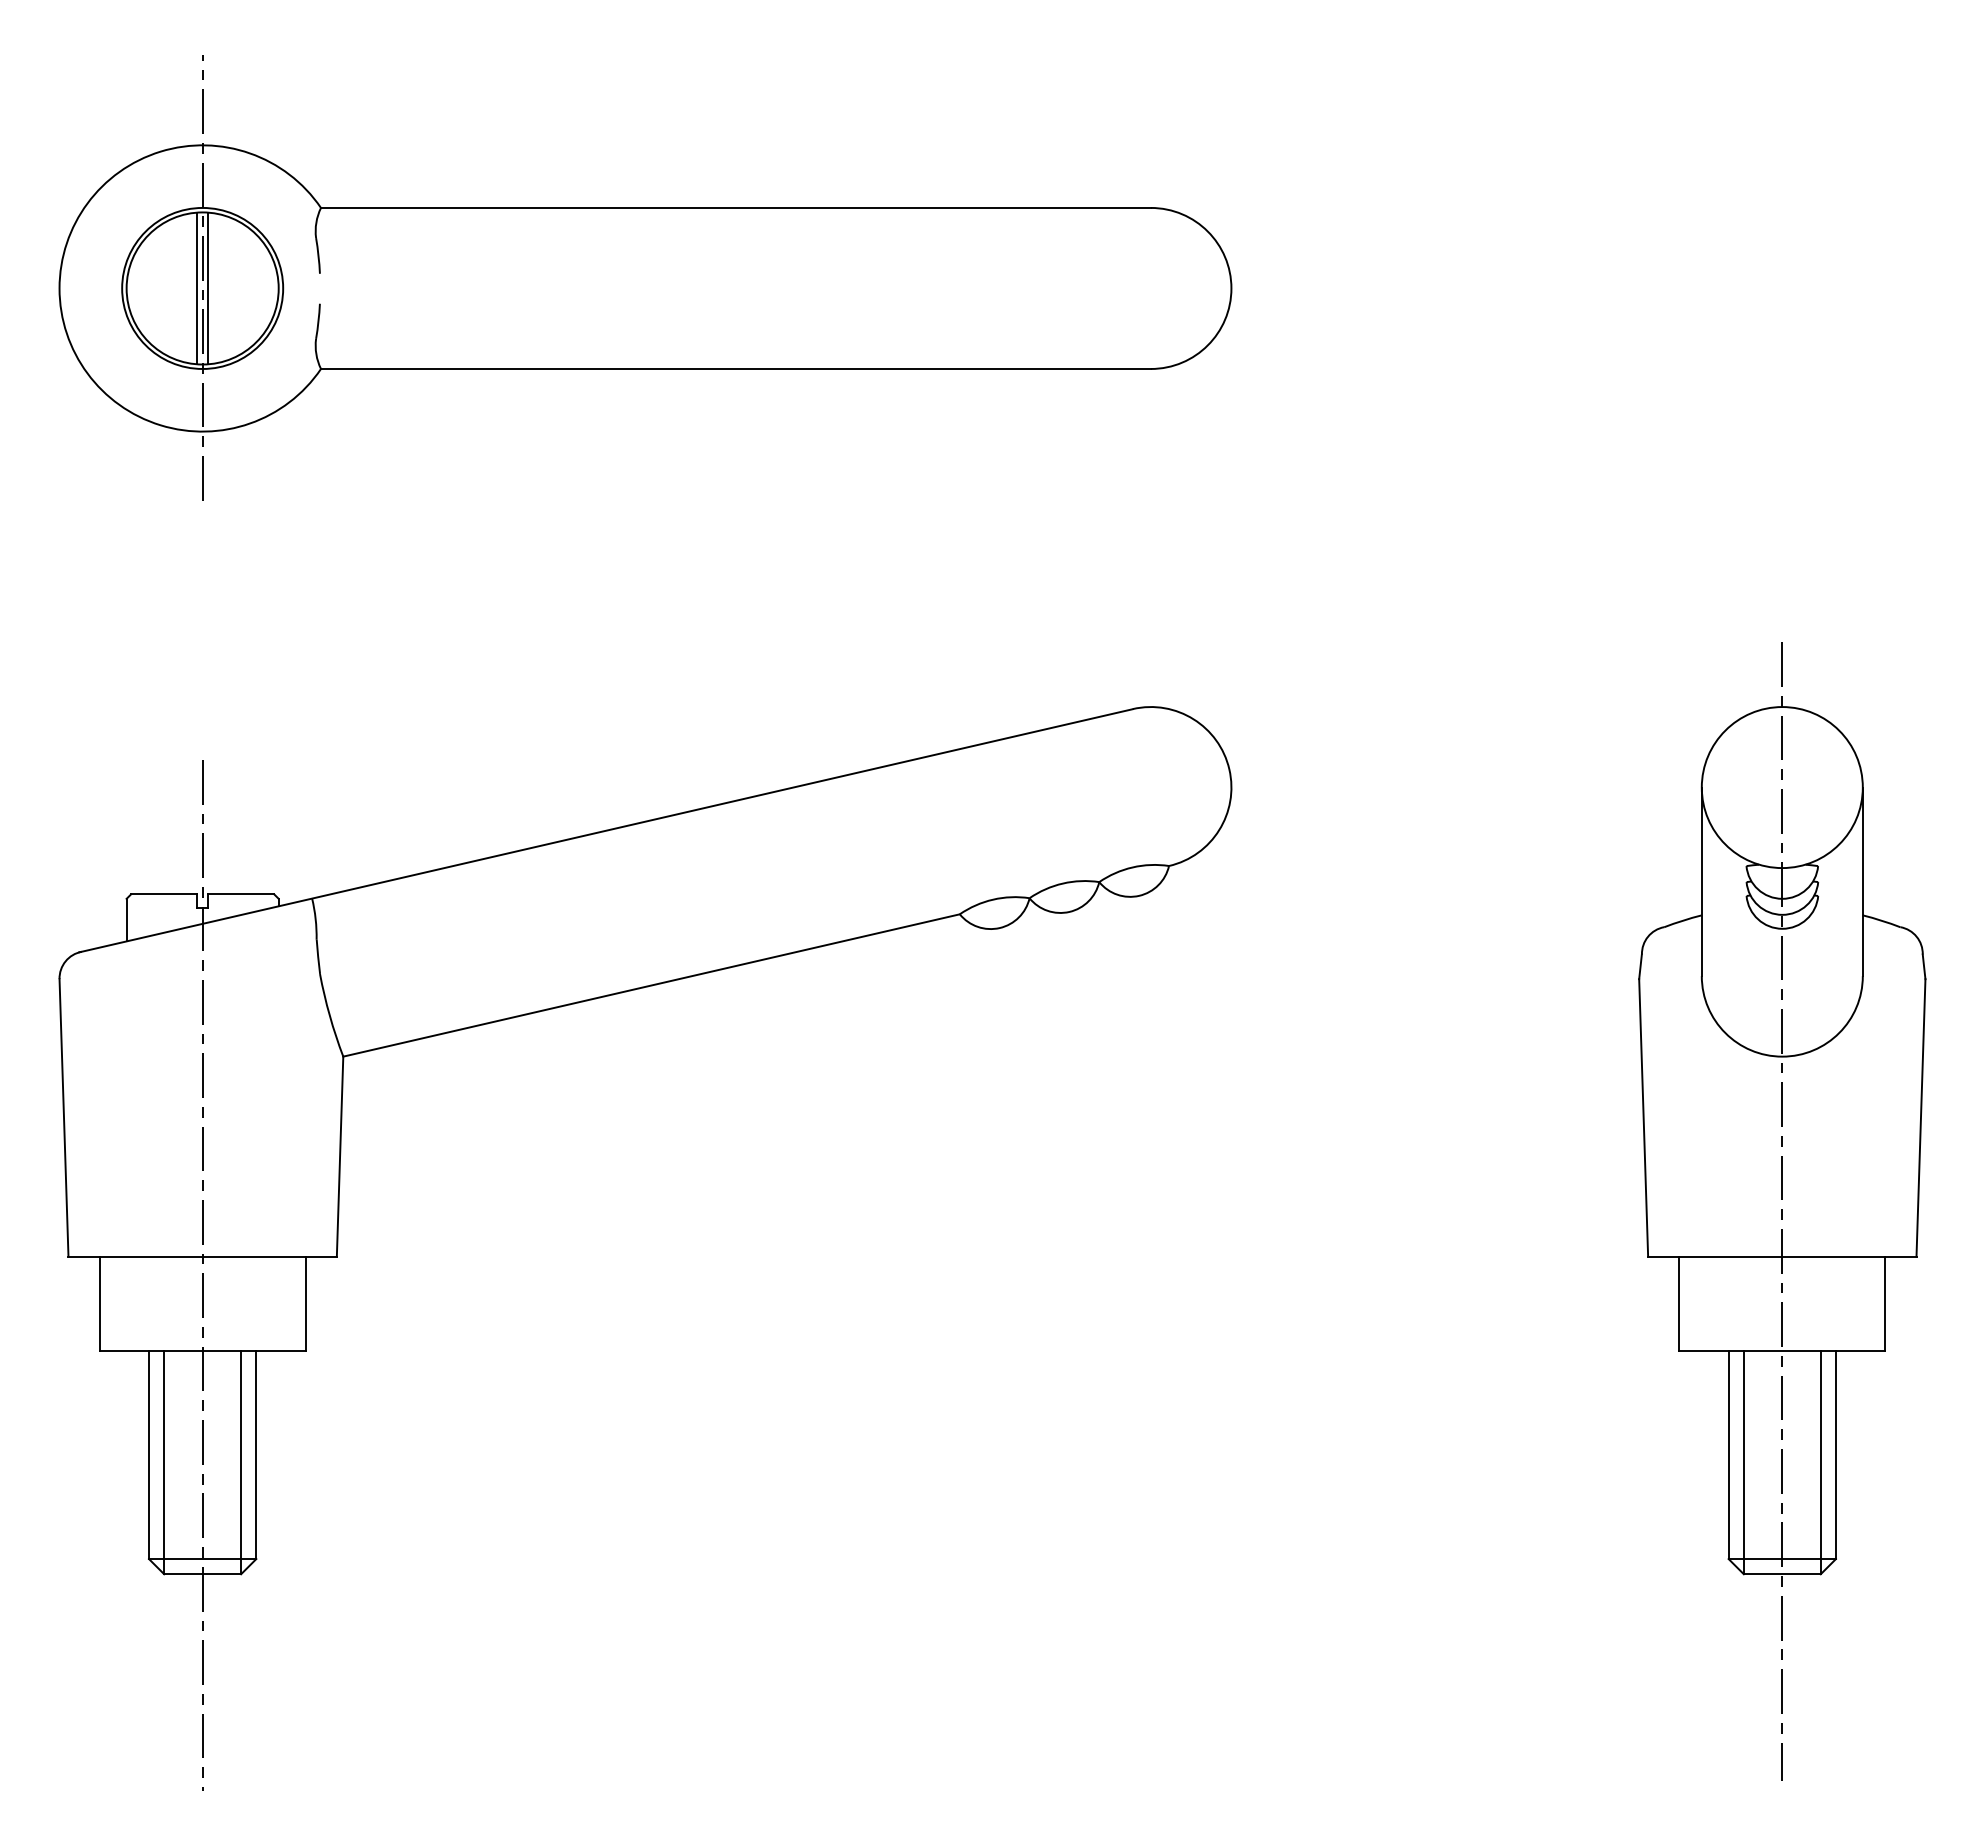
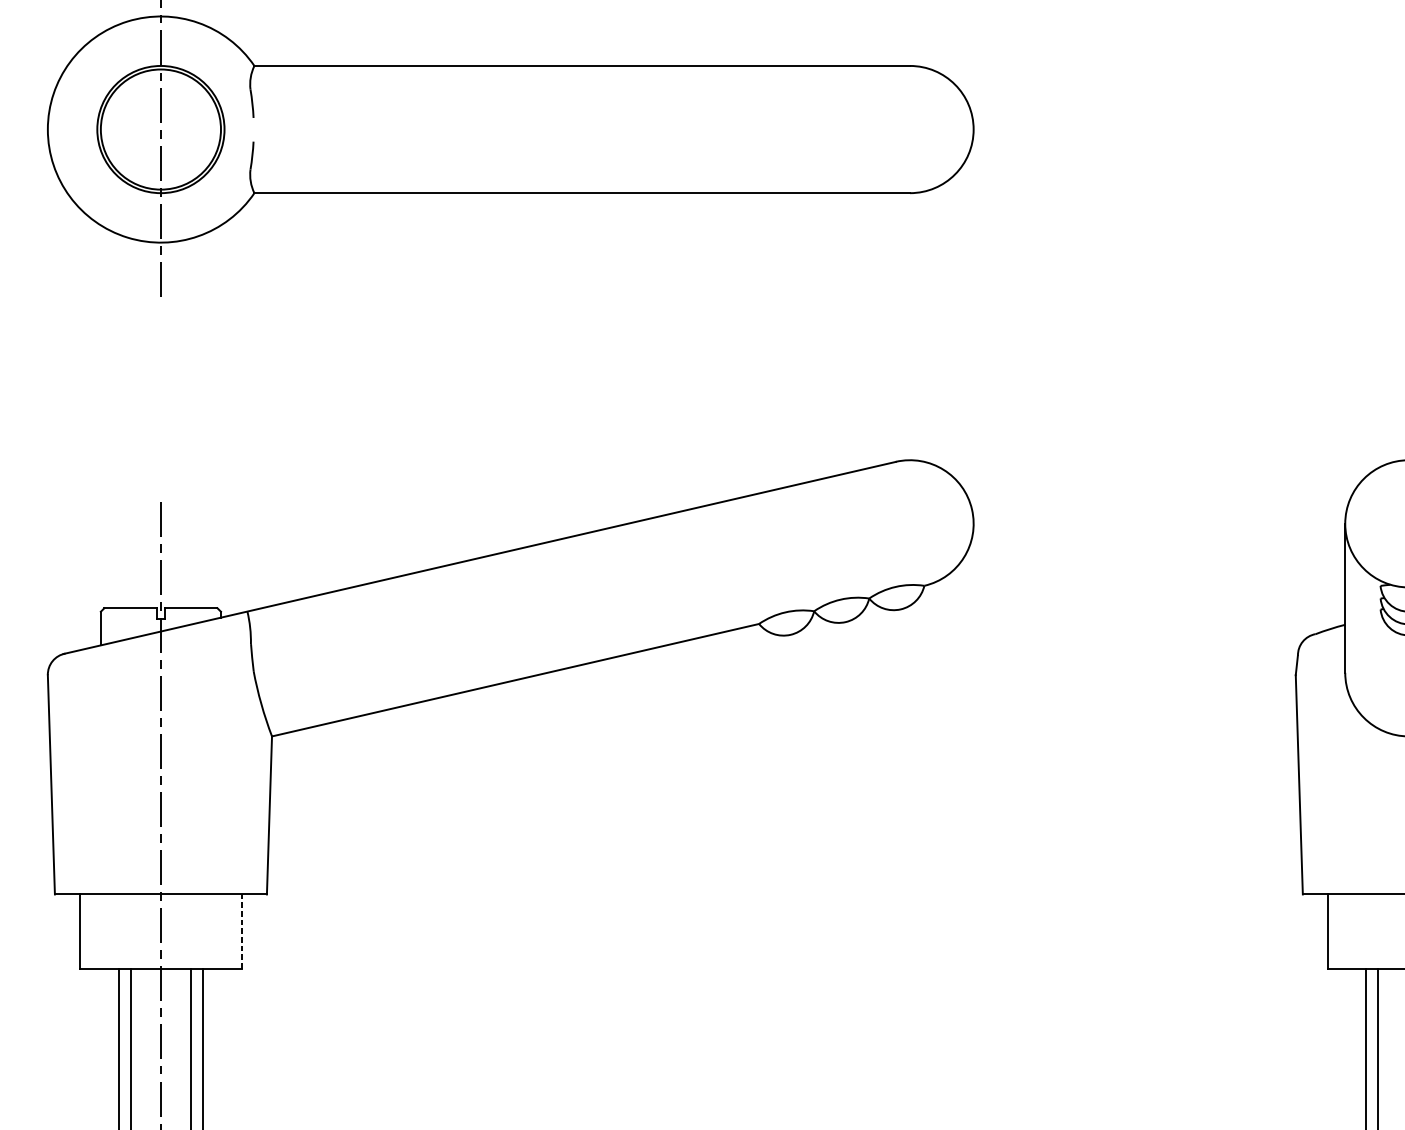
line: (197, 288) -> (156, 129), removed
line: (208, 288) -> (165, 129), removed
line: (305, 1303) -> (242, 931), solid -> dashed

